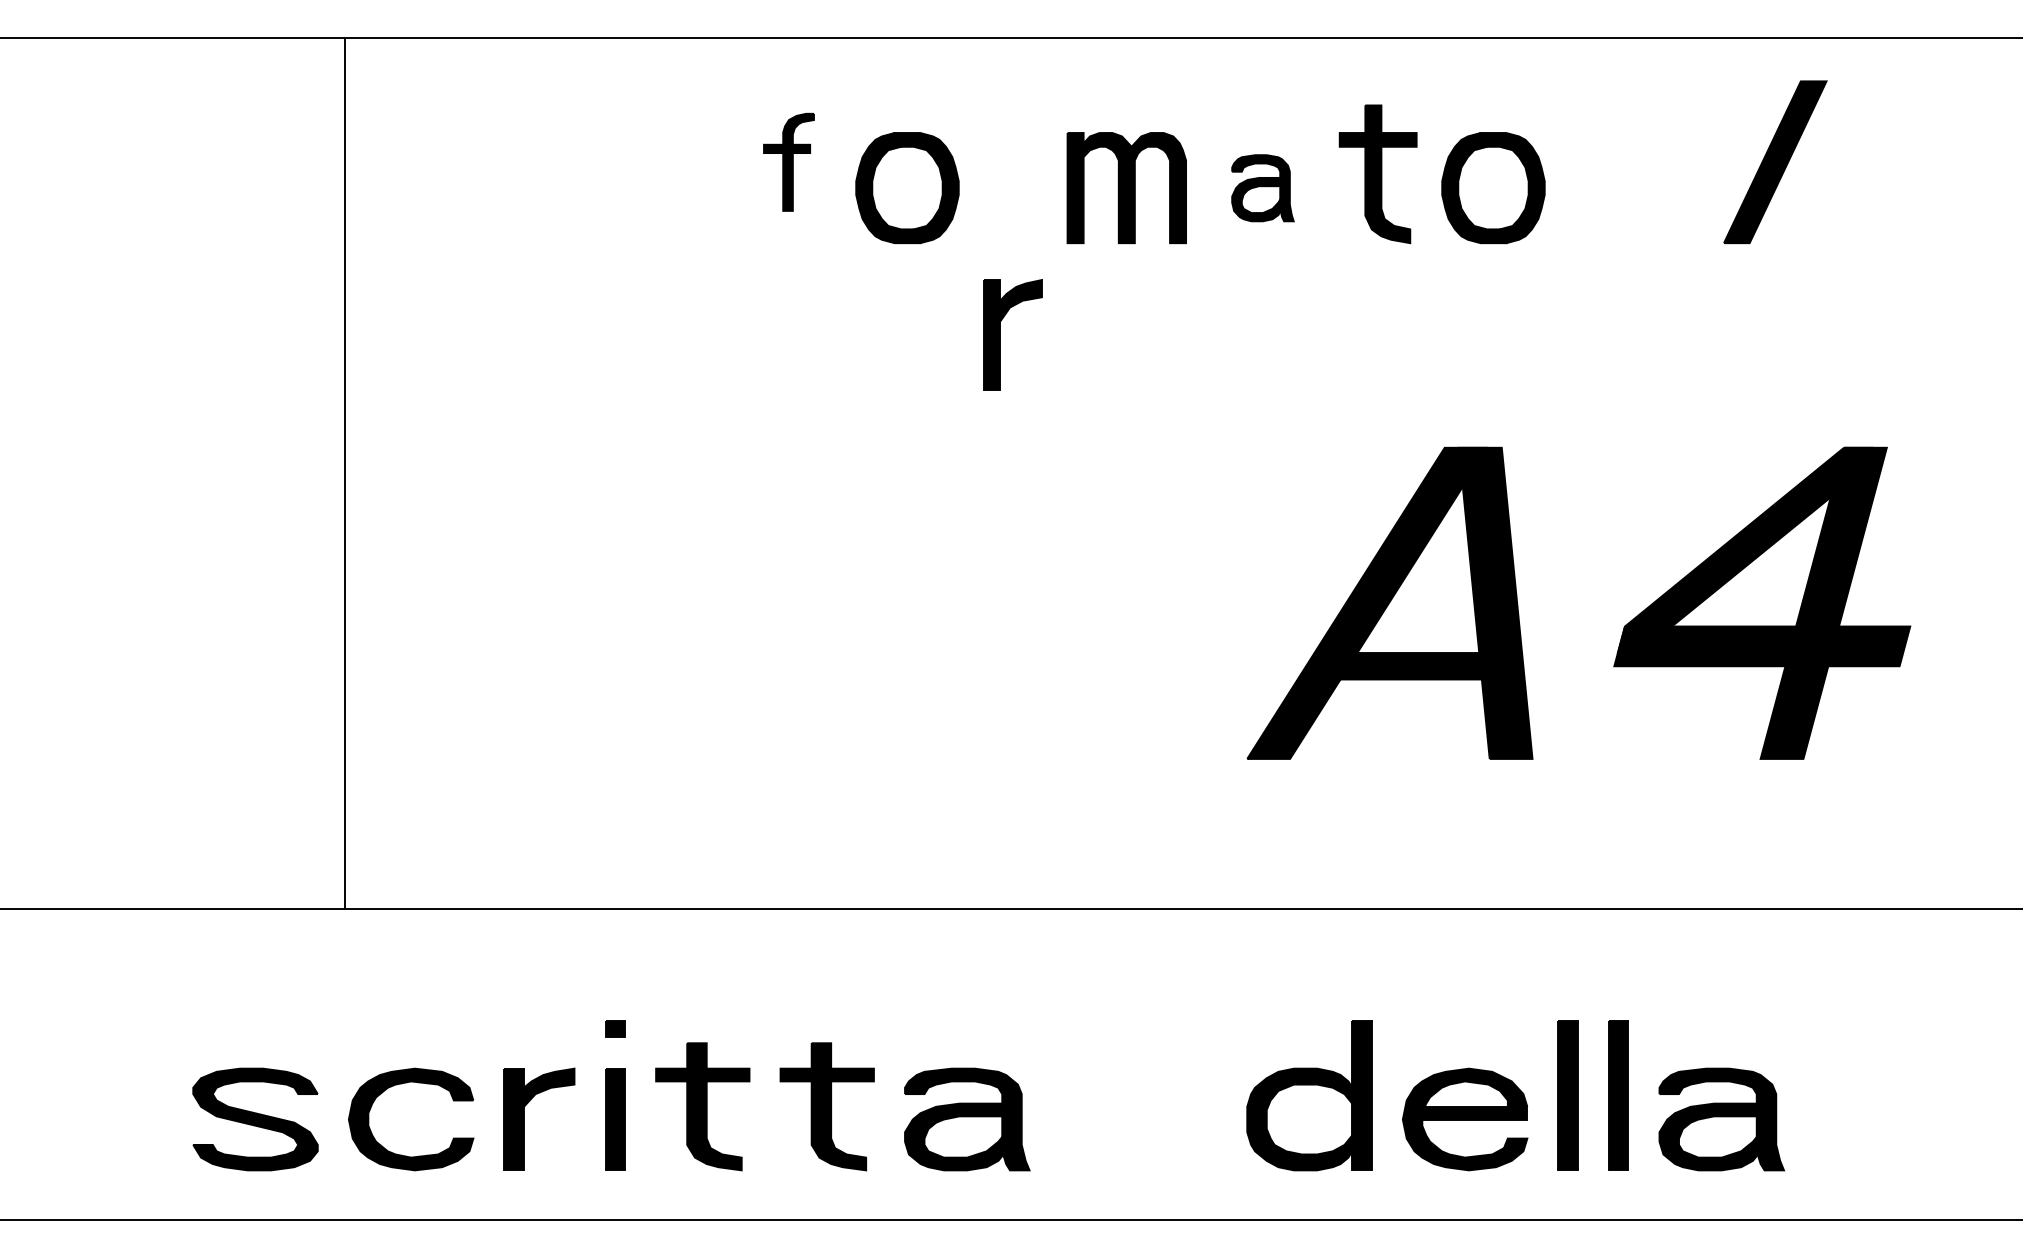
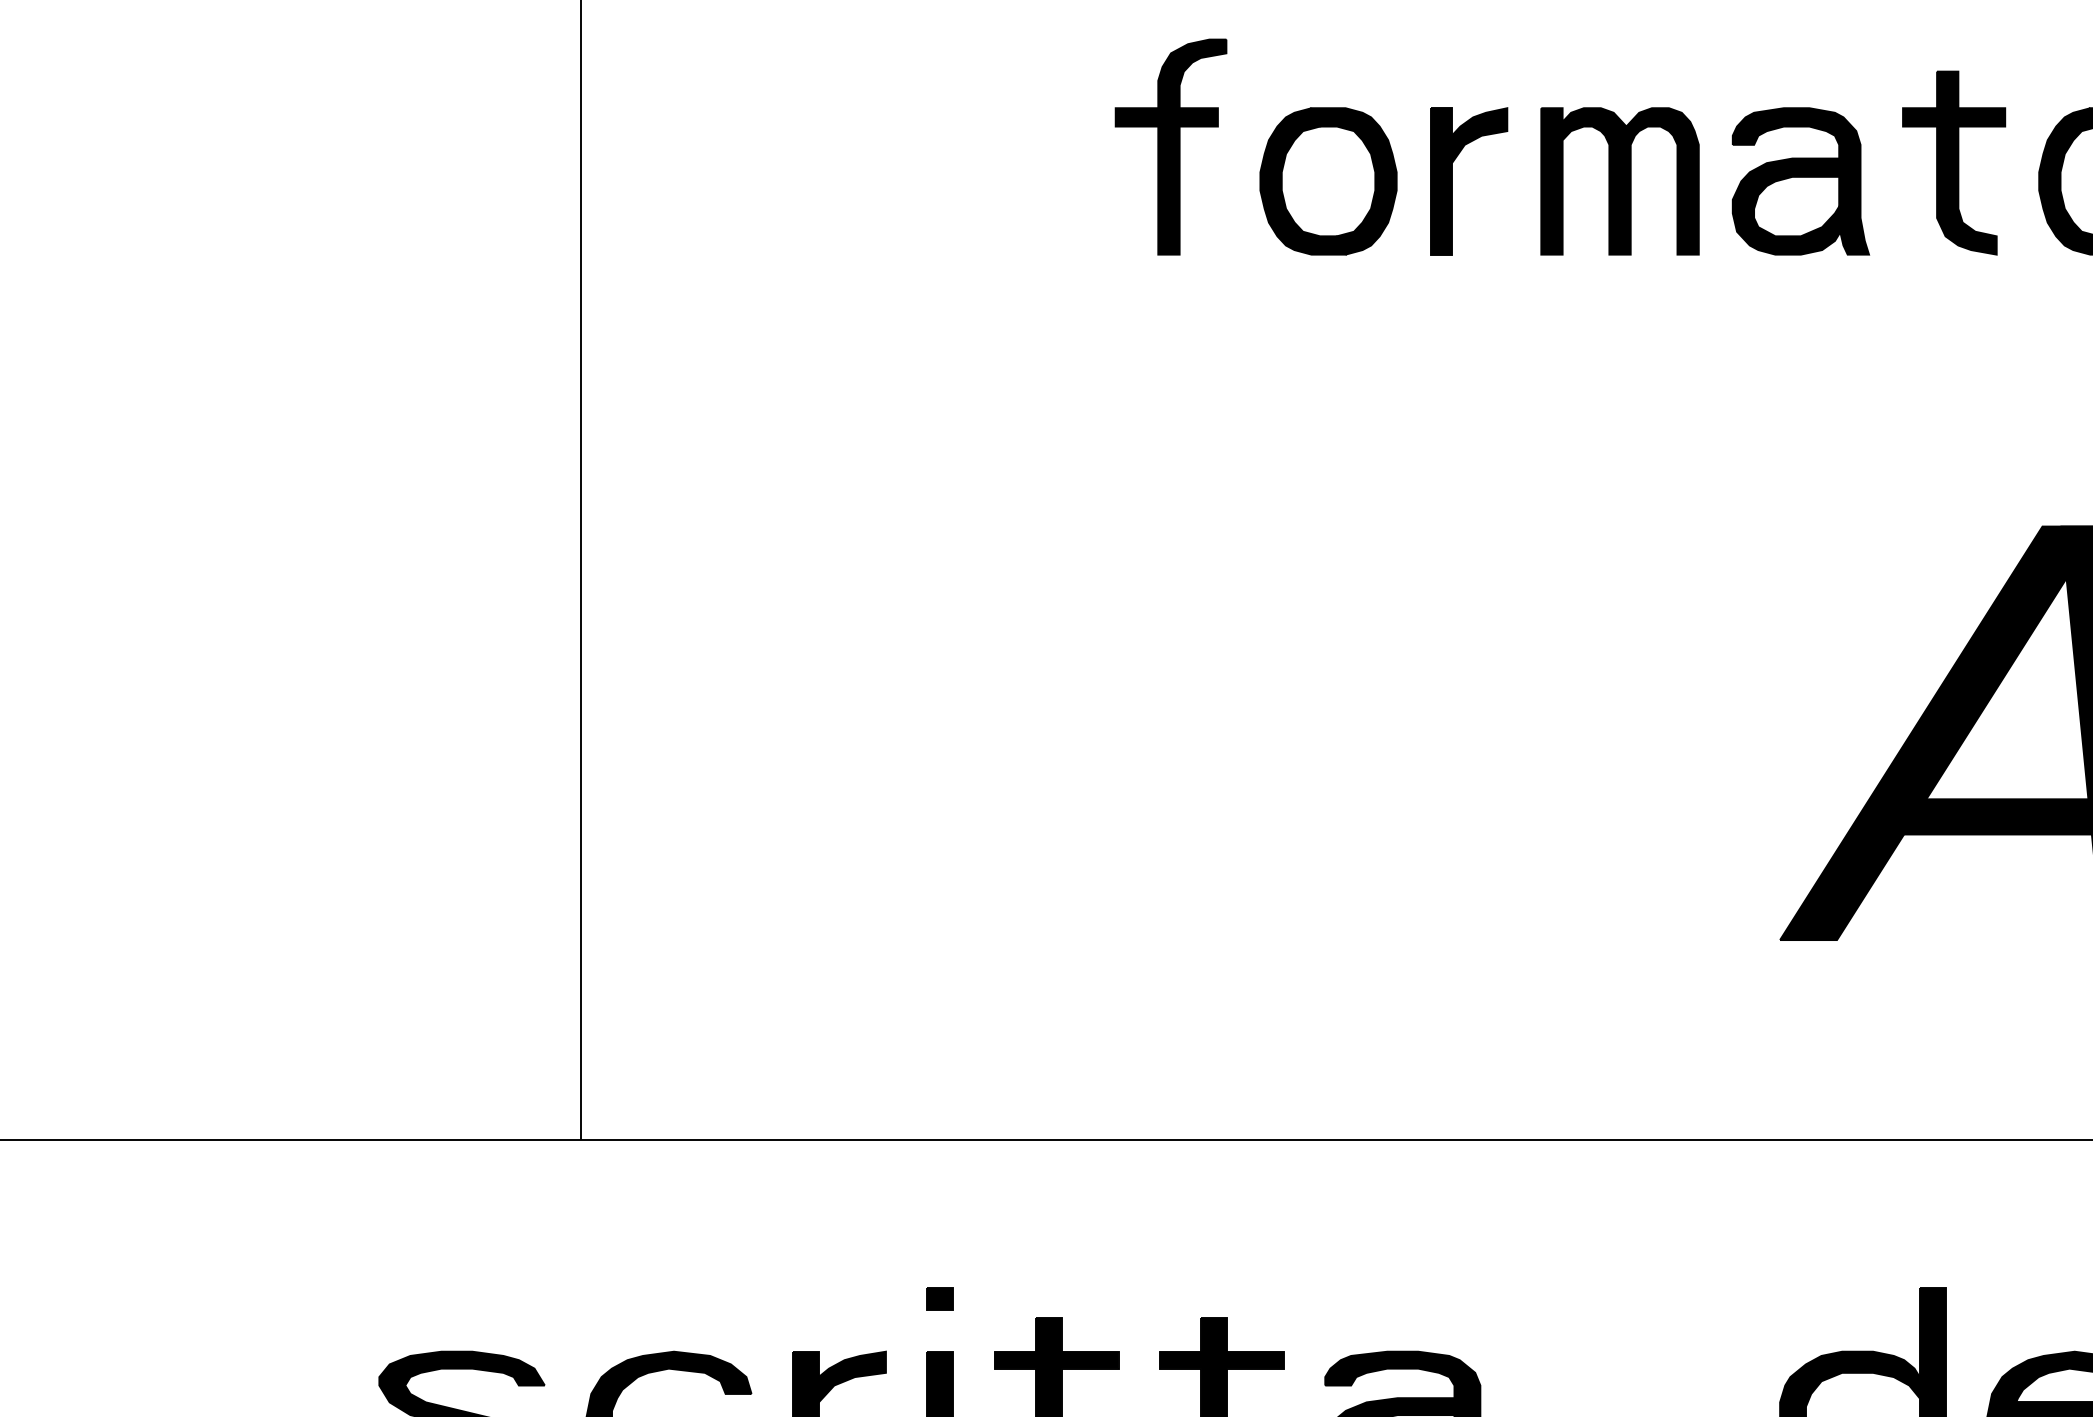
part: (788, 162) -> (1170, 147), size x1.67
part: (1262, 188) -> (1800, 181), size x1.67
part: (1000, 334) -> (1452, 180), moved

